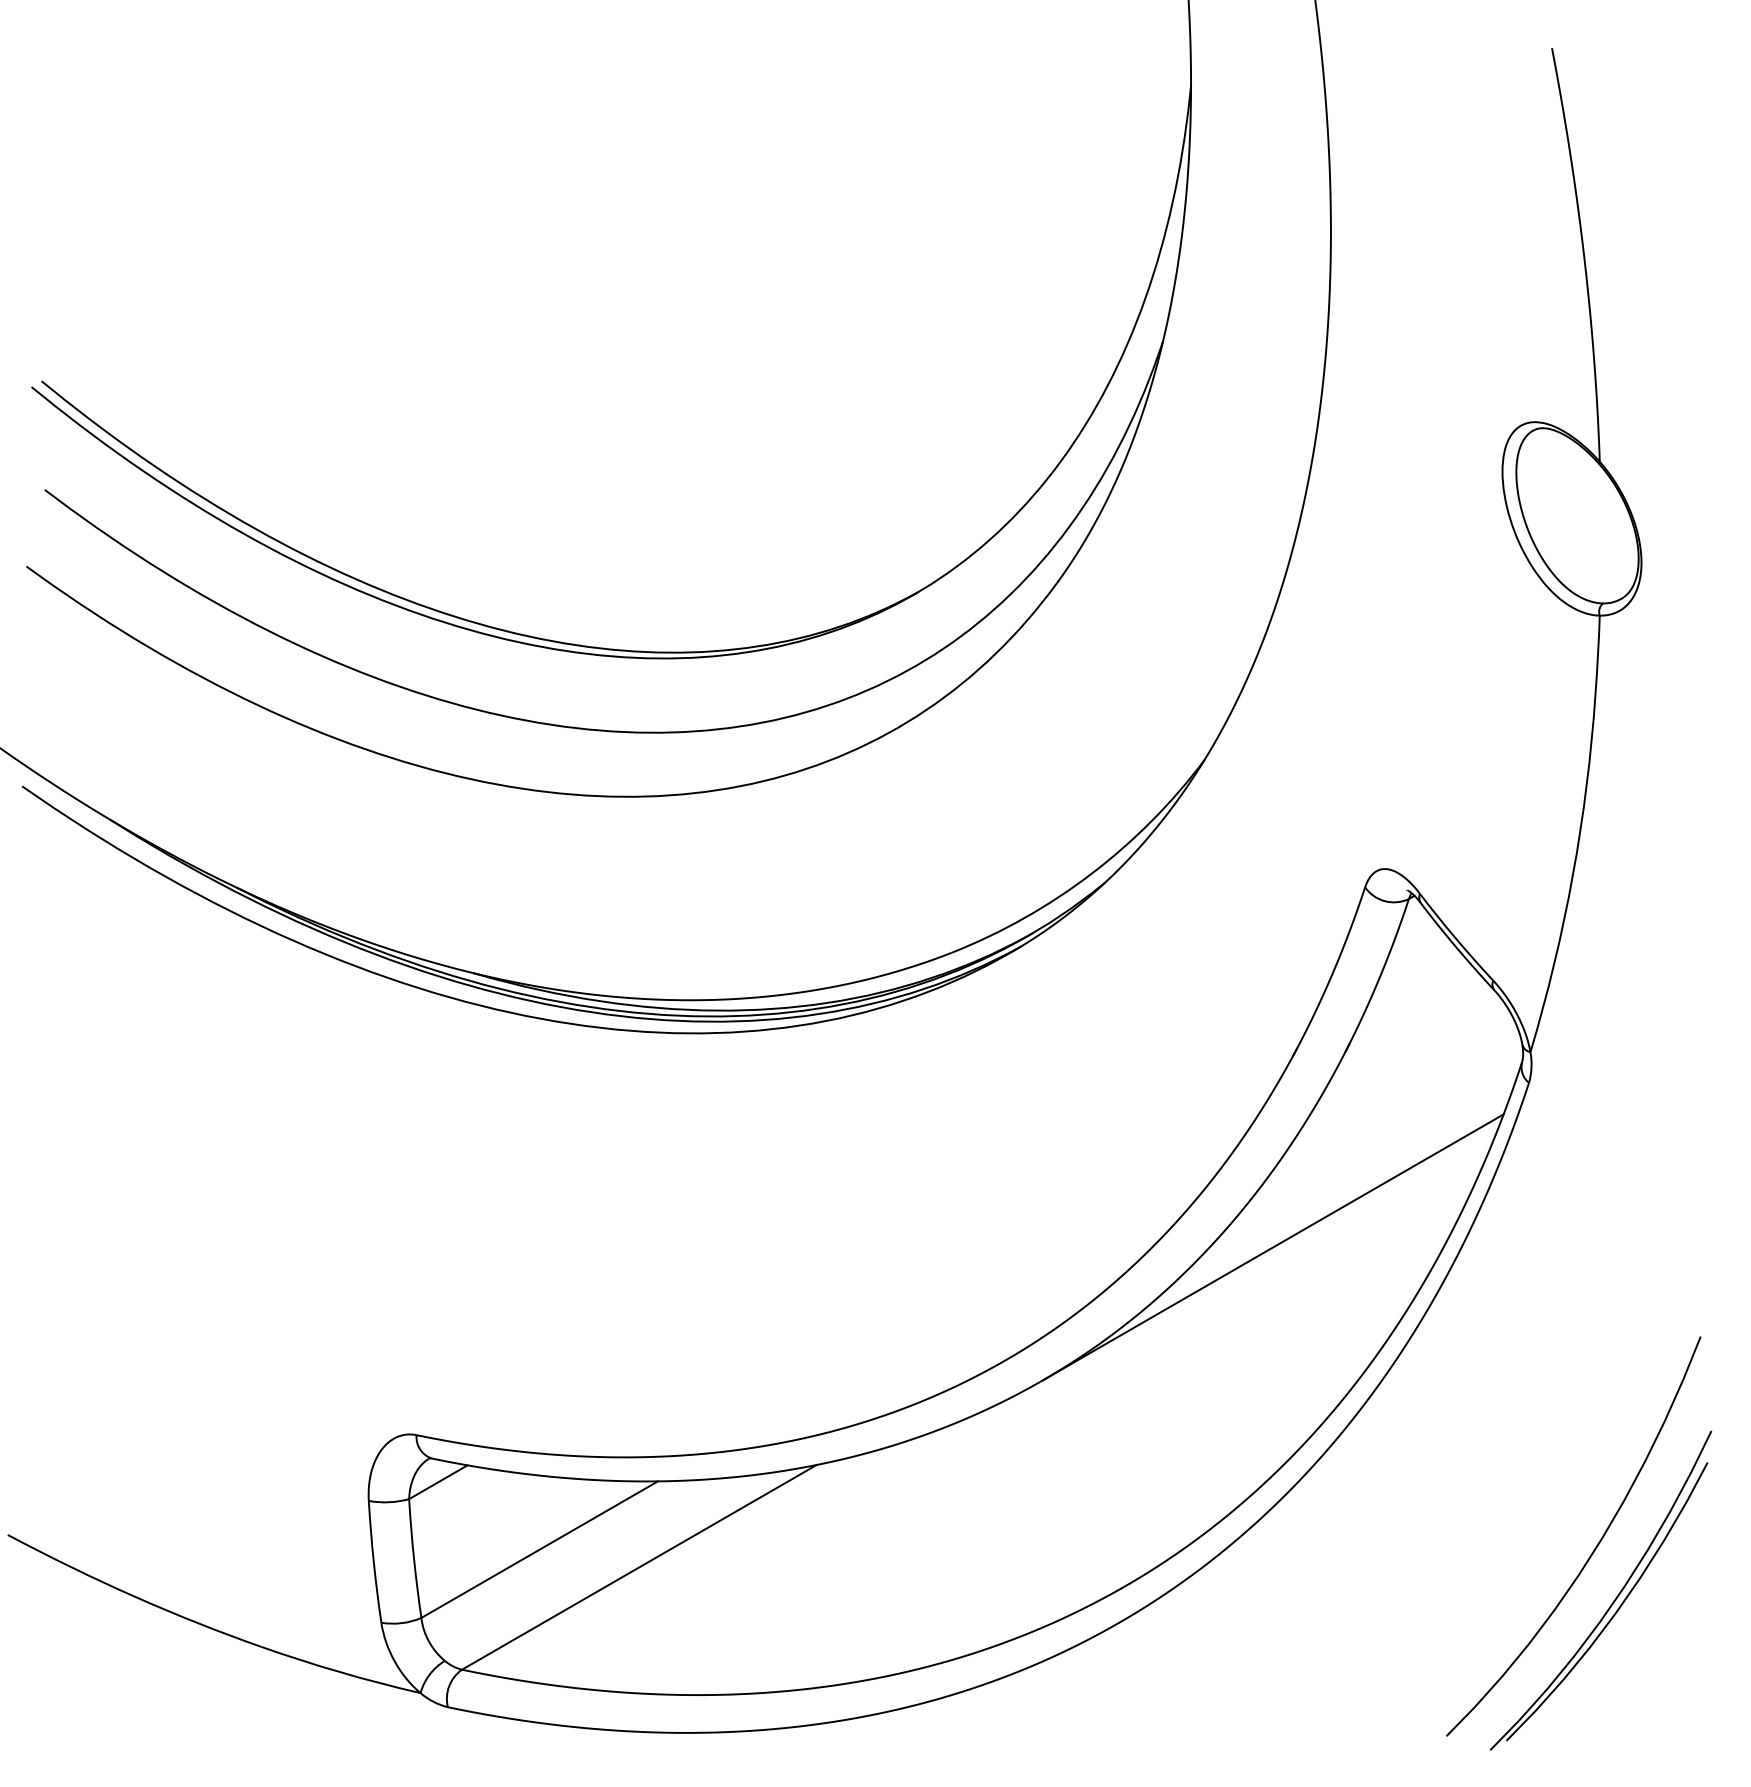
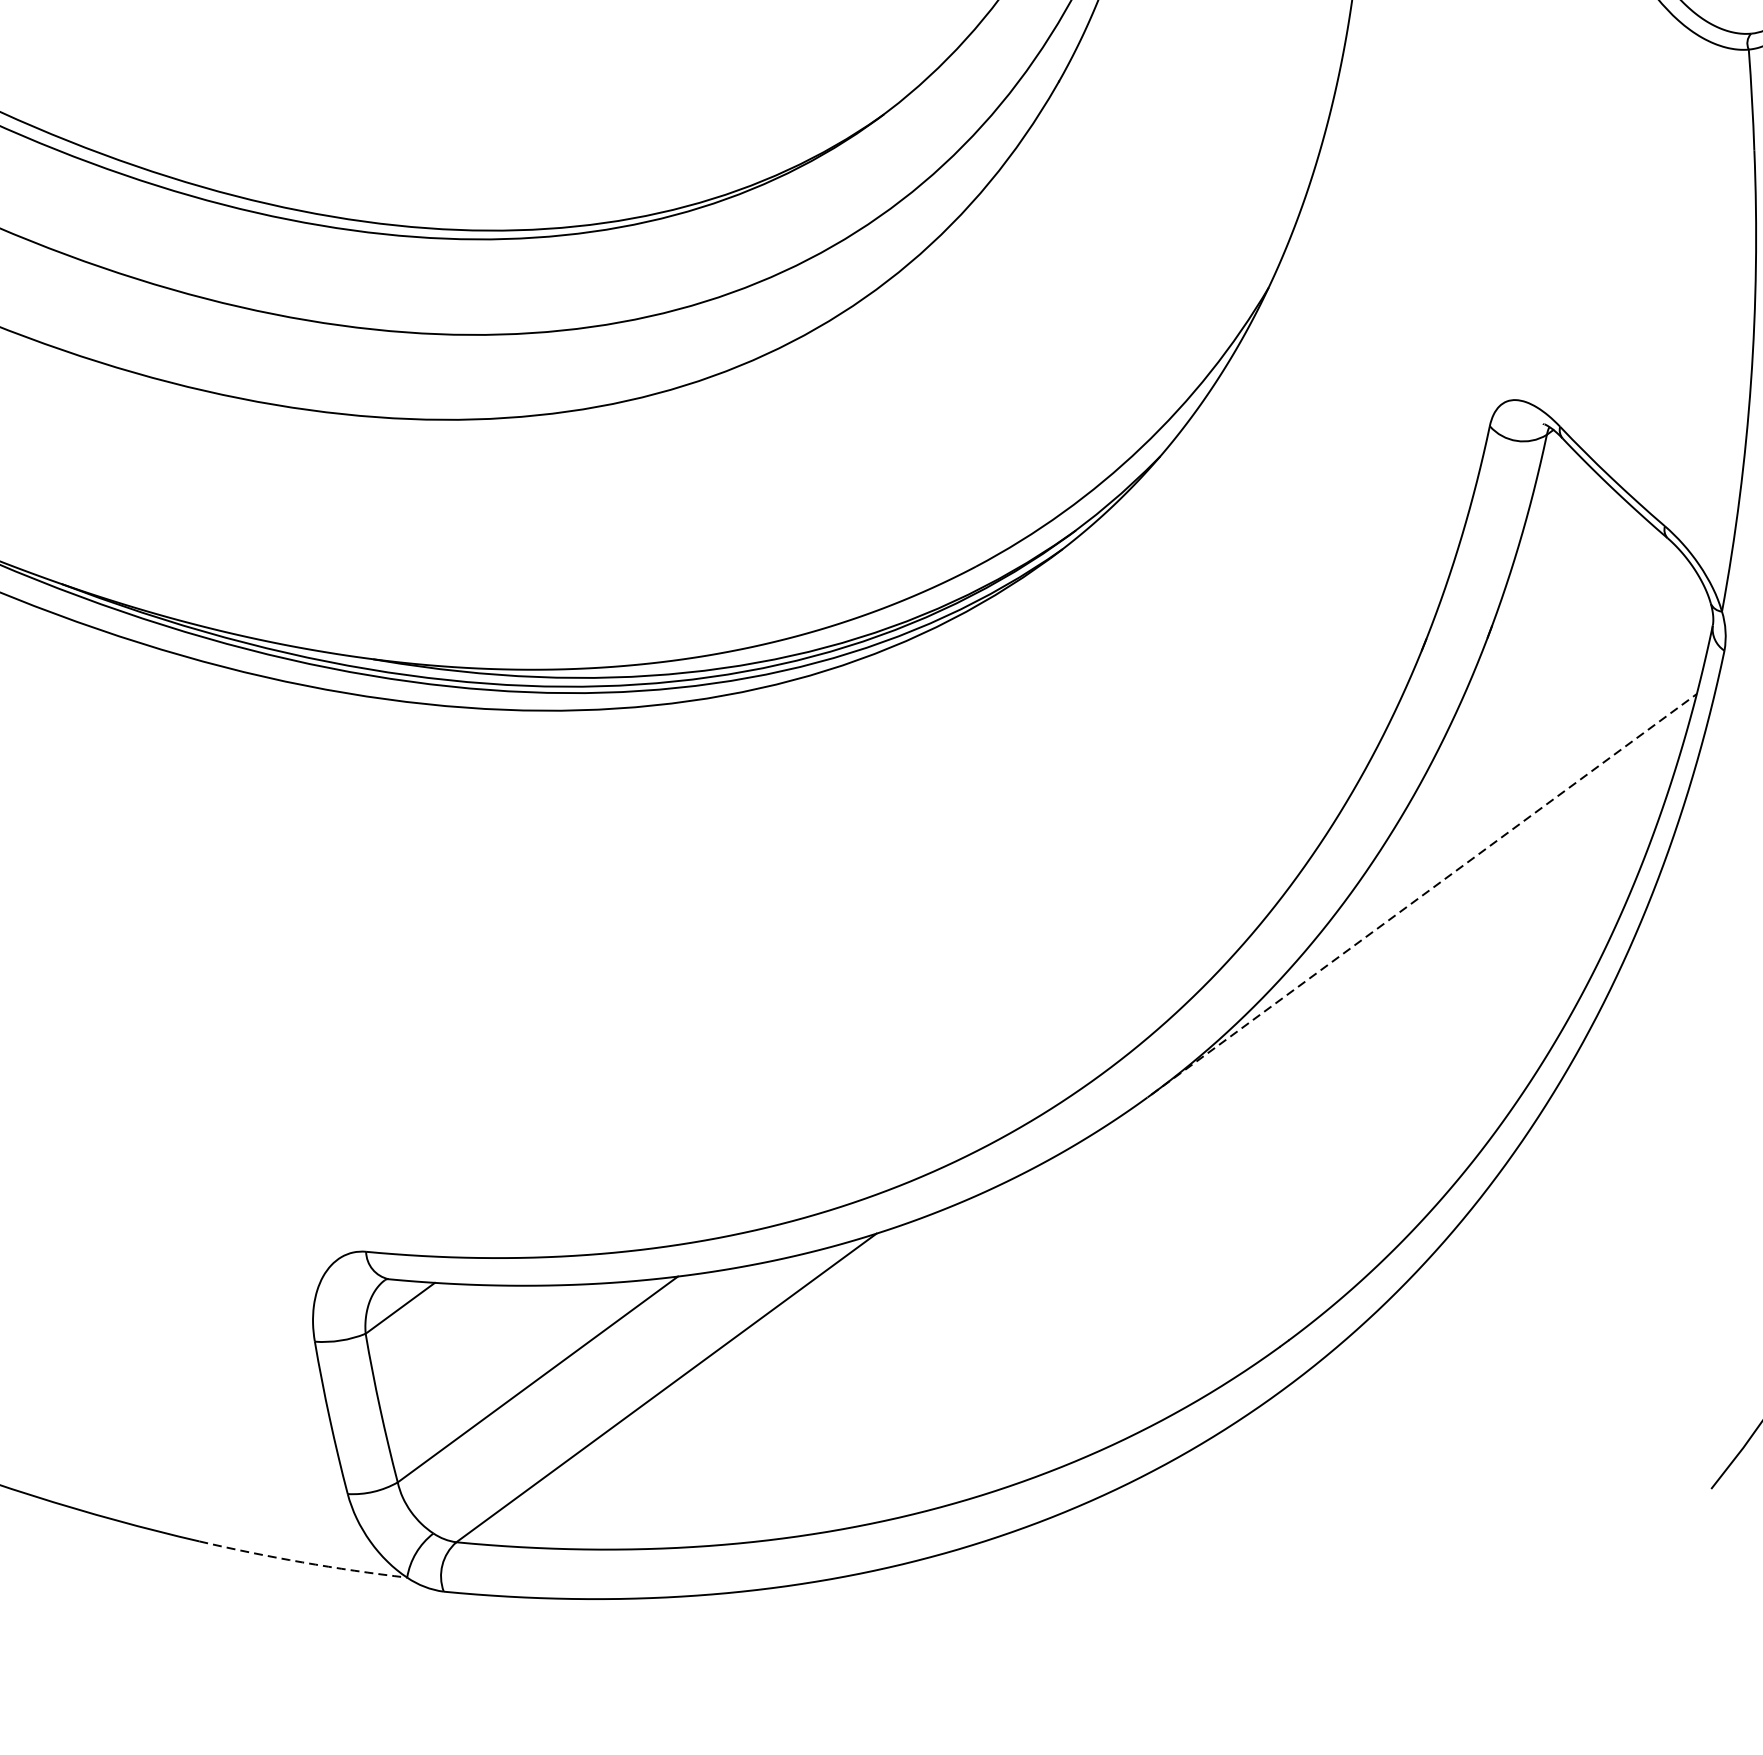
line: (1273, 1247) -> (1424, 894), solid -> dashed
arc: (340, 1672) -> (303, 1562), solid -> dashed

